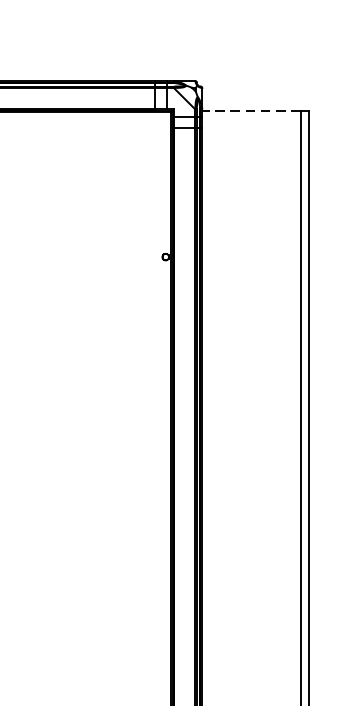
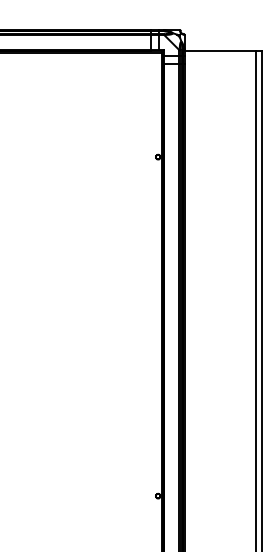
line: (251, 110) -> (220, 51), dashed -> solid

